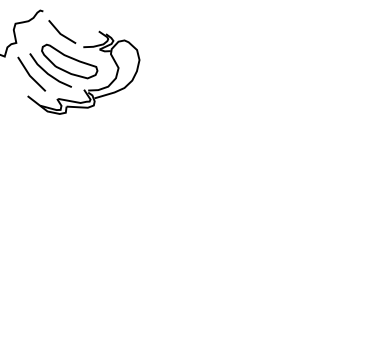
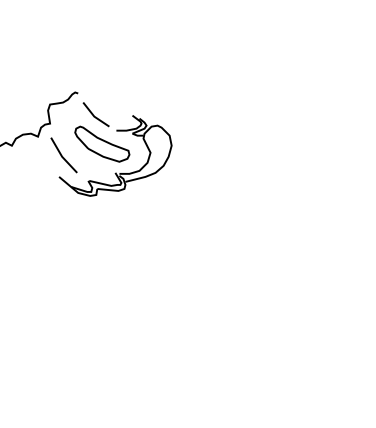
curve: (48, 72) -> (80, 154), removed

